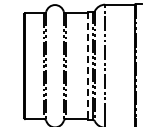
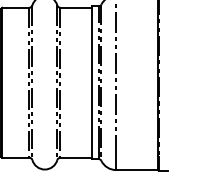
line: (88, 66) -> (92, 83), dashed -> solid

